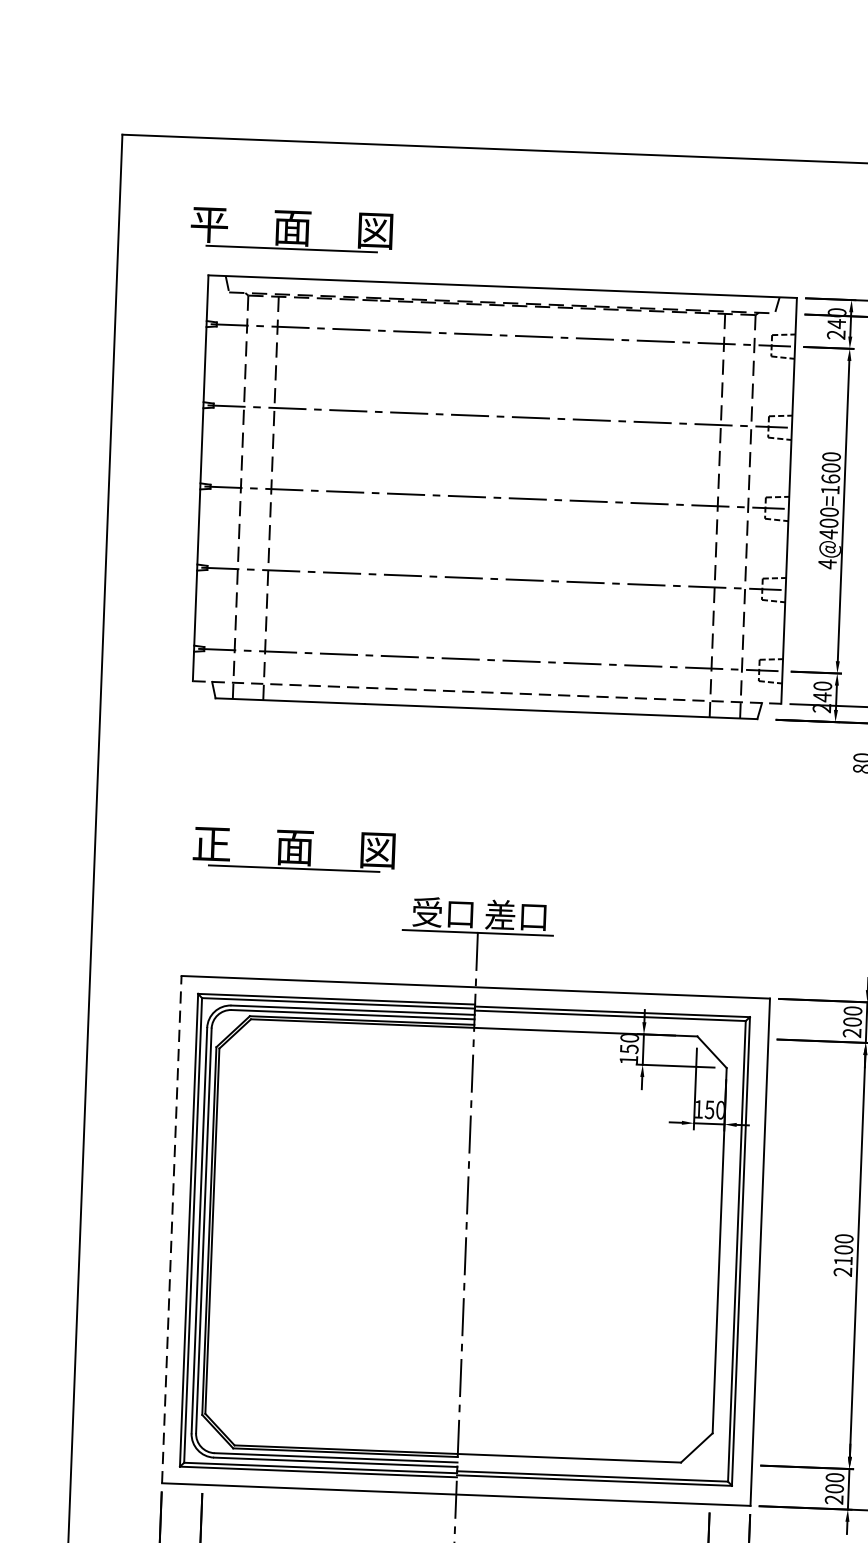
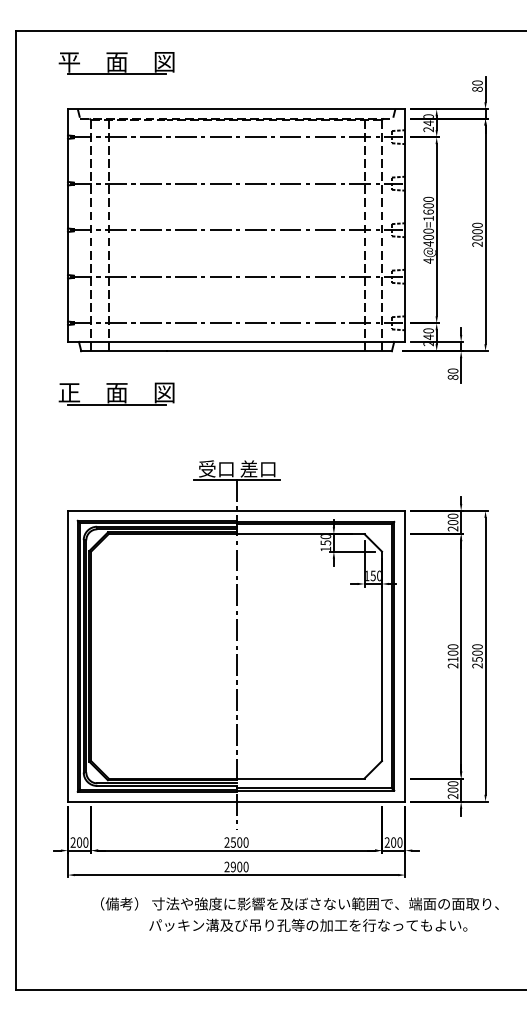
part: (291, 230) -> (116, 63), moved
line: (486, 691) -> (236, 341), dashed -> solid
part: (294, 848) -> (116, 393), moved
line: (171, 1228) -> (67, 655), dashed -> solid

